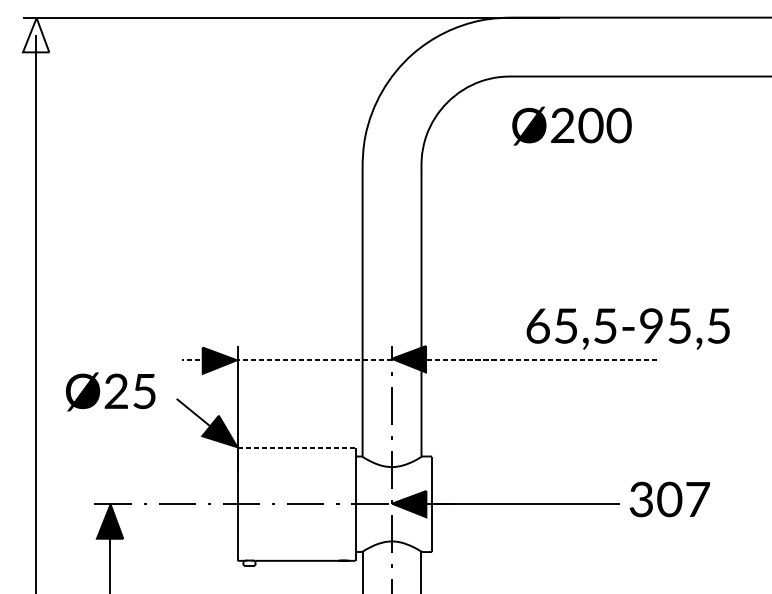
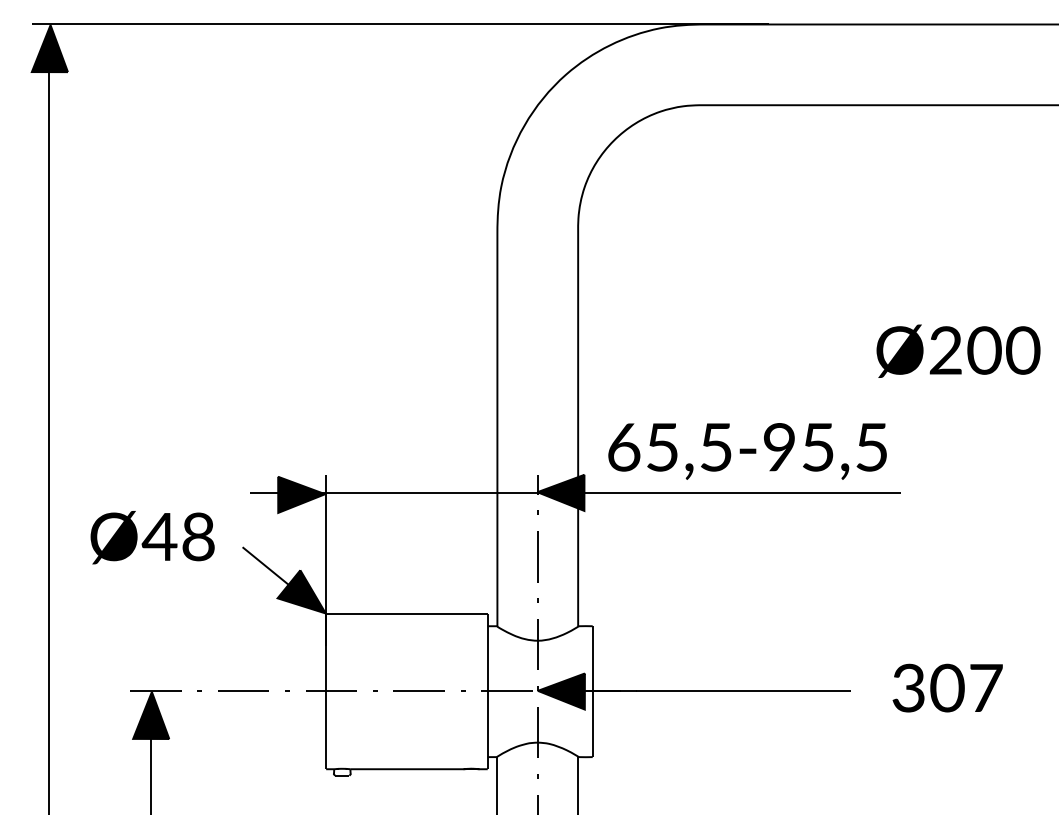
fill: (35, 35) -> (49, 48), added
text: (571, 125) -> (958, 350), moved
text: (628, 329) -> (747, 451), moved
line: (419, 359) -> (575, 493), dashed -> solid
text: (129, 391) -> (177, 536), Ø25 -> Ø48
line: (296, 447) -> (406, 614), dashed -> solid
text: (669, 499) -> (947, 687), moved

